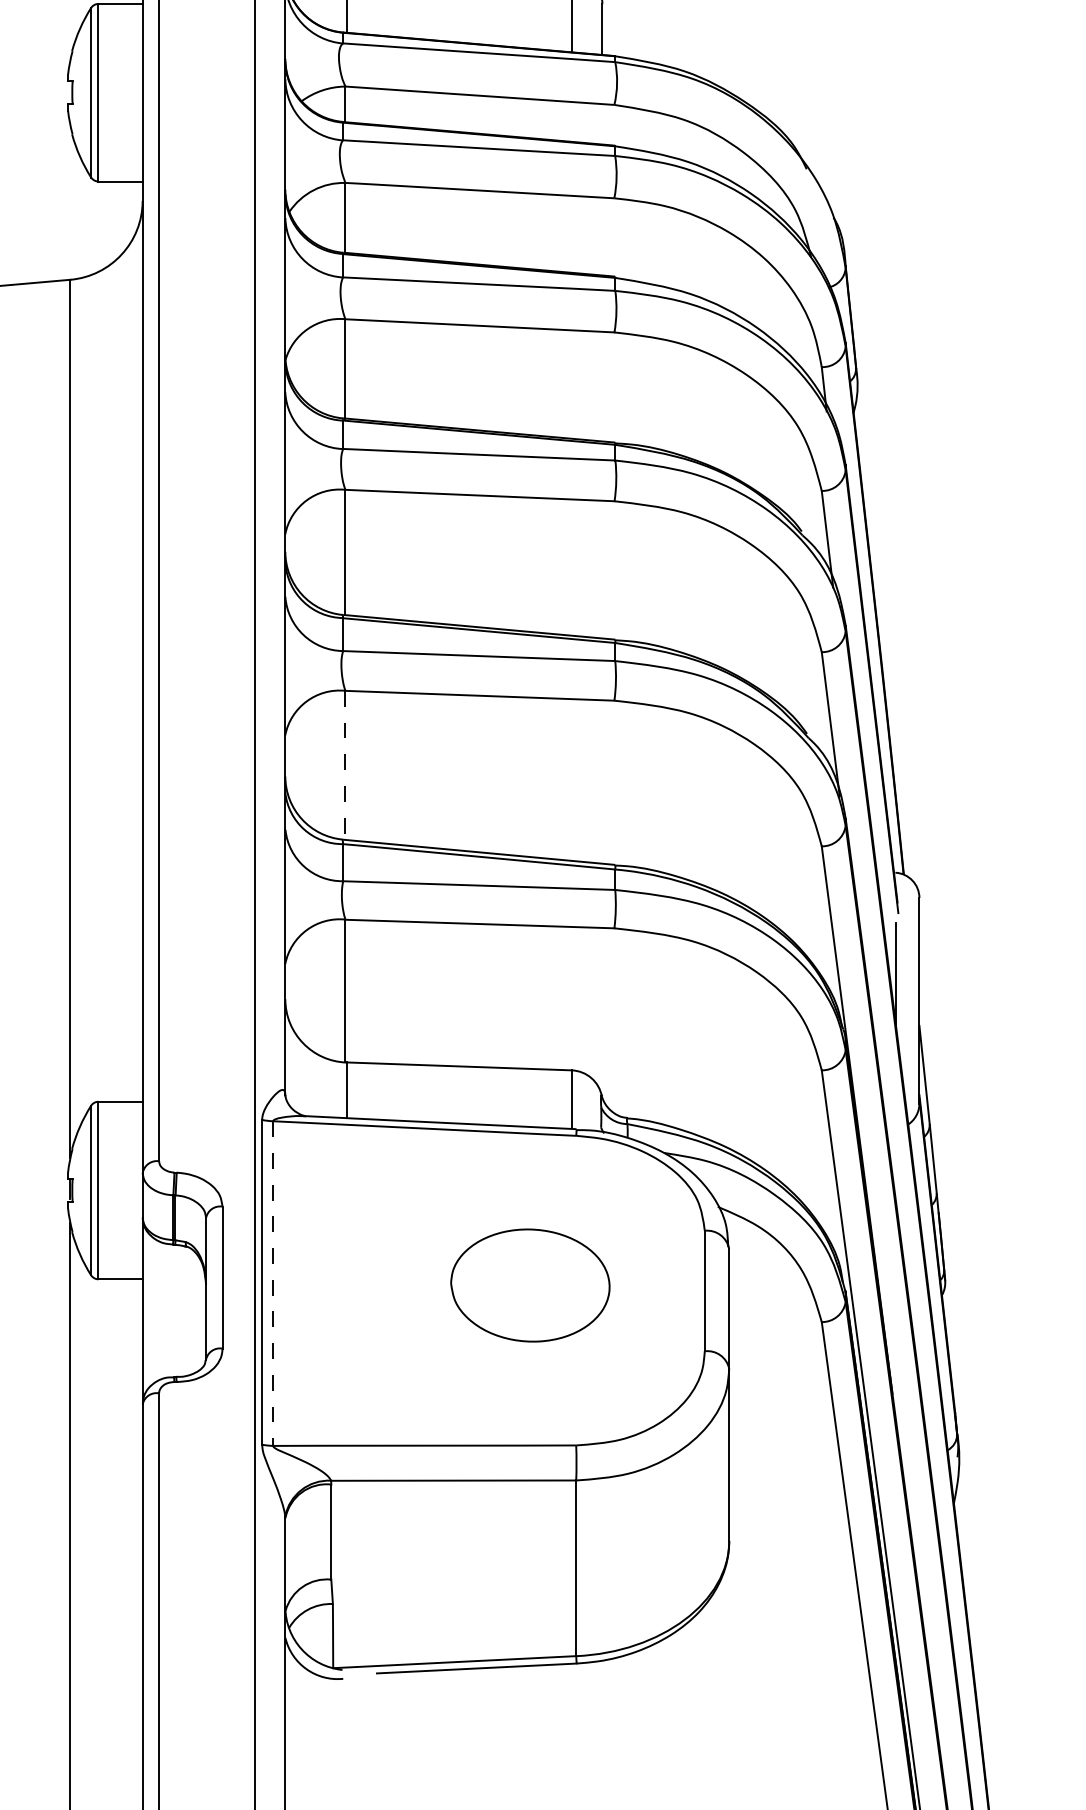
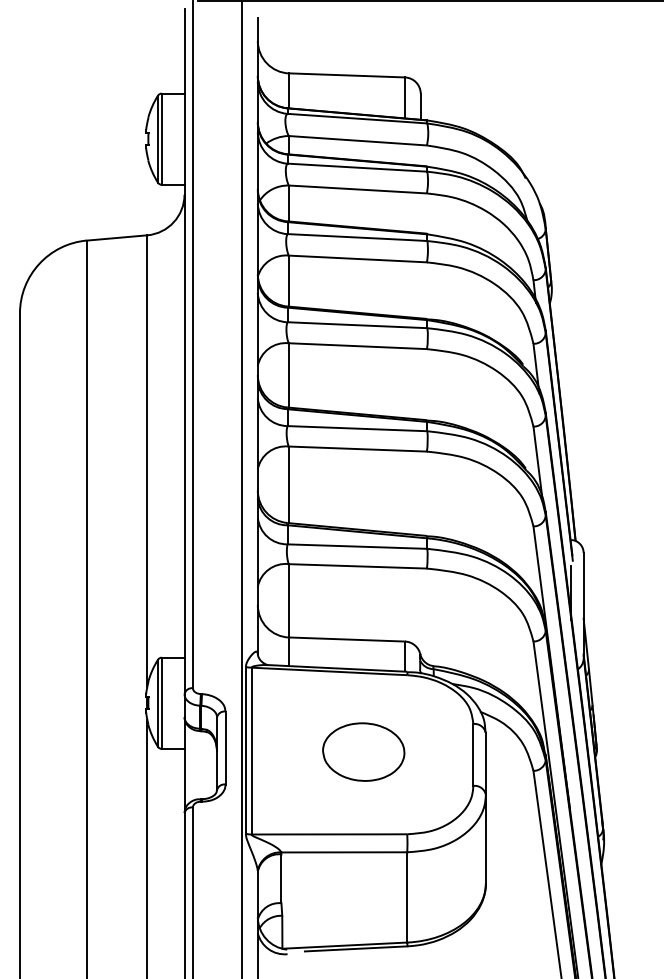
line: (345, 766) -> (288, 485), dashed -> solid
line: (273, 1284) -> (251, 751), dashed -> solid
part: (529, 1284) -> (363, 751), moved

